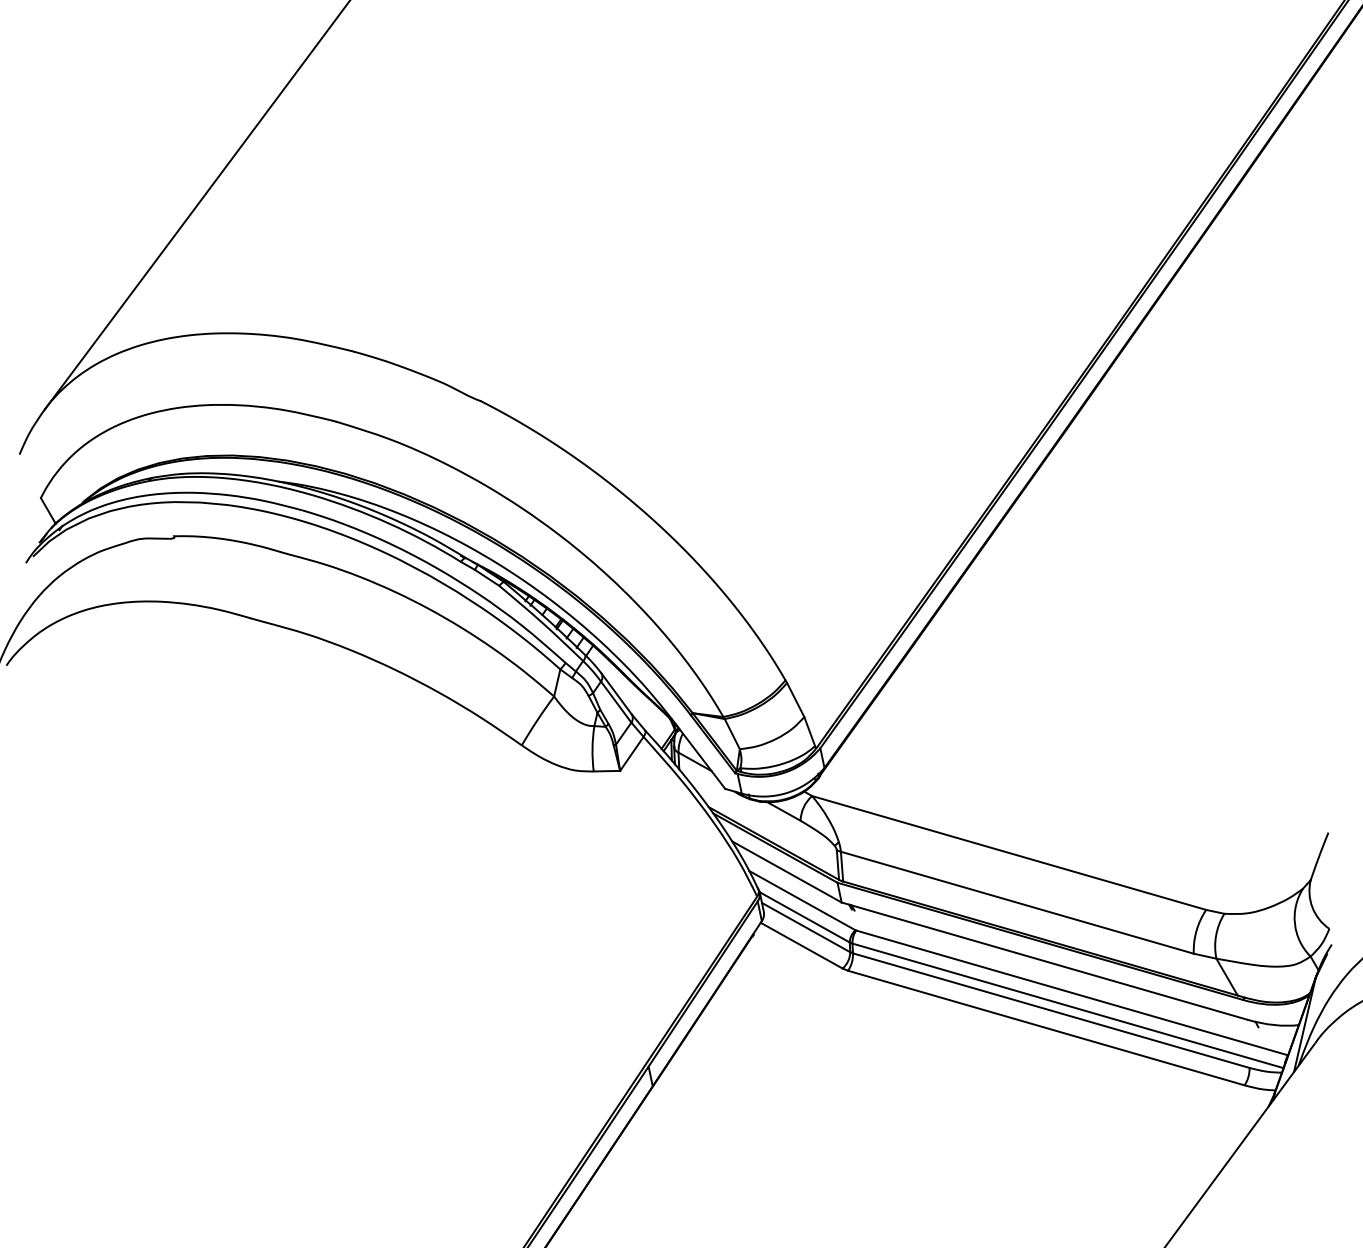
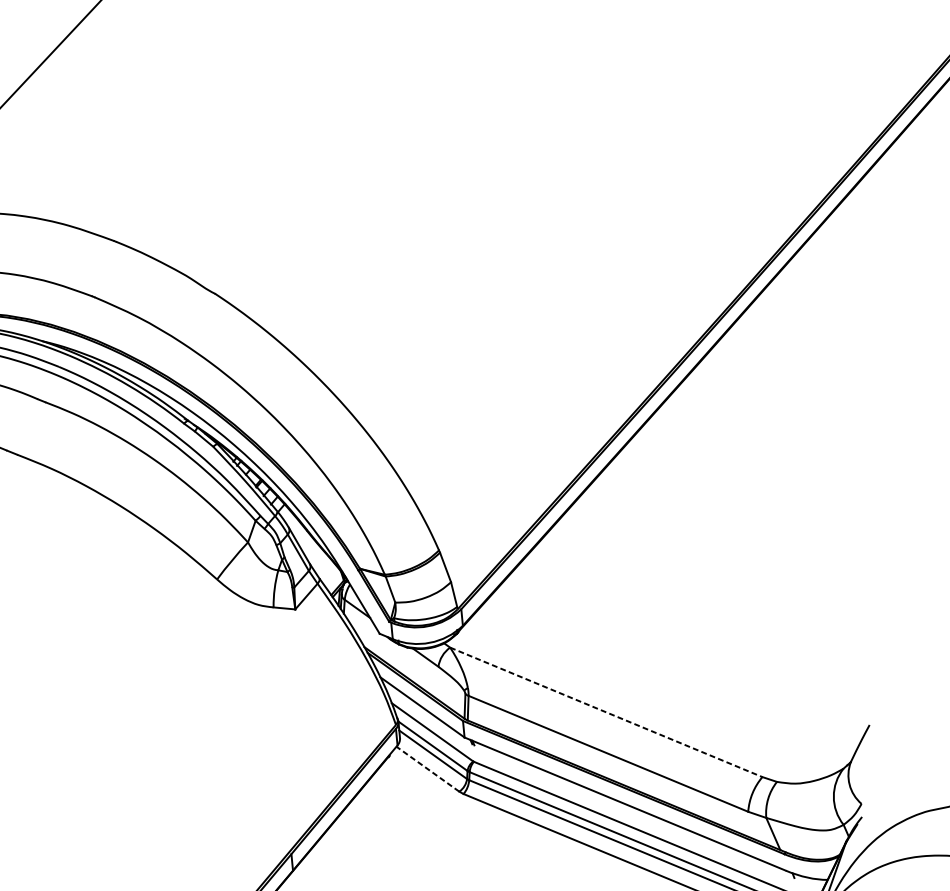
line: (1009, 853) -> (606, 712), solid -> dashed
line: (801, 945) -> (427, 769), solid -> dashed

